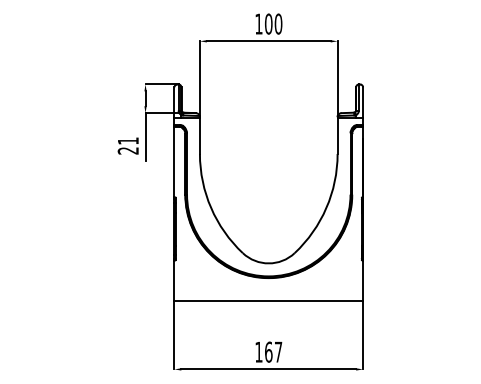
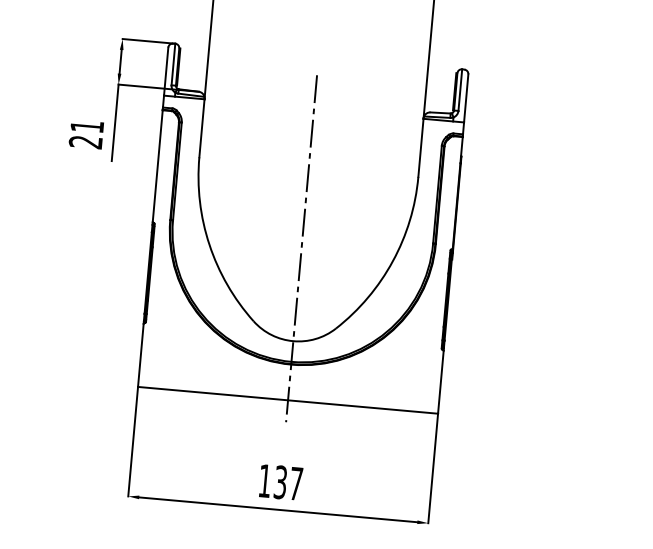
line: (268, 205) -> (301, 248), added
text: (268, 351) -> (280, 481), 167 -> 137

